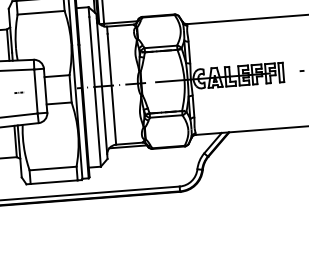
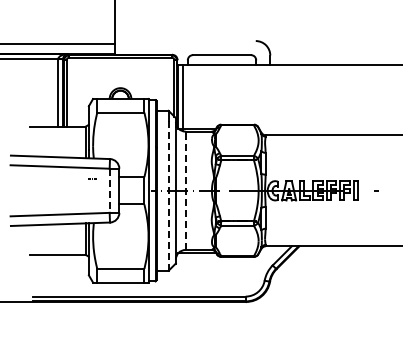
line: (111, 89) -> (185, 194), solid -> dashed
line: (94, 91) -> (168, 195), solid -> dashed
line: (18, 92) -> (92, 178), moved
line: (35, 92) -> (109, 191), solid -> dashed

